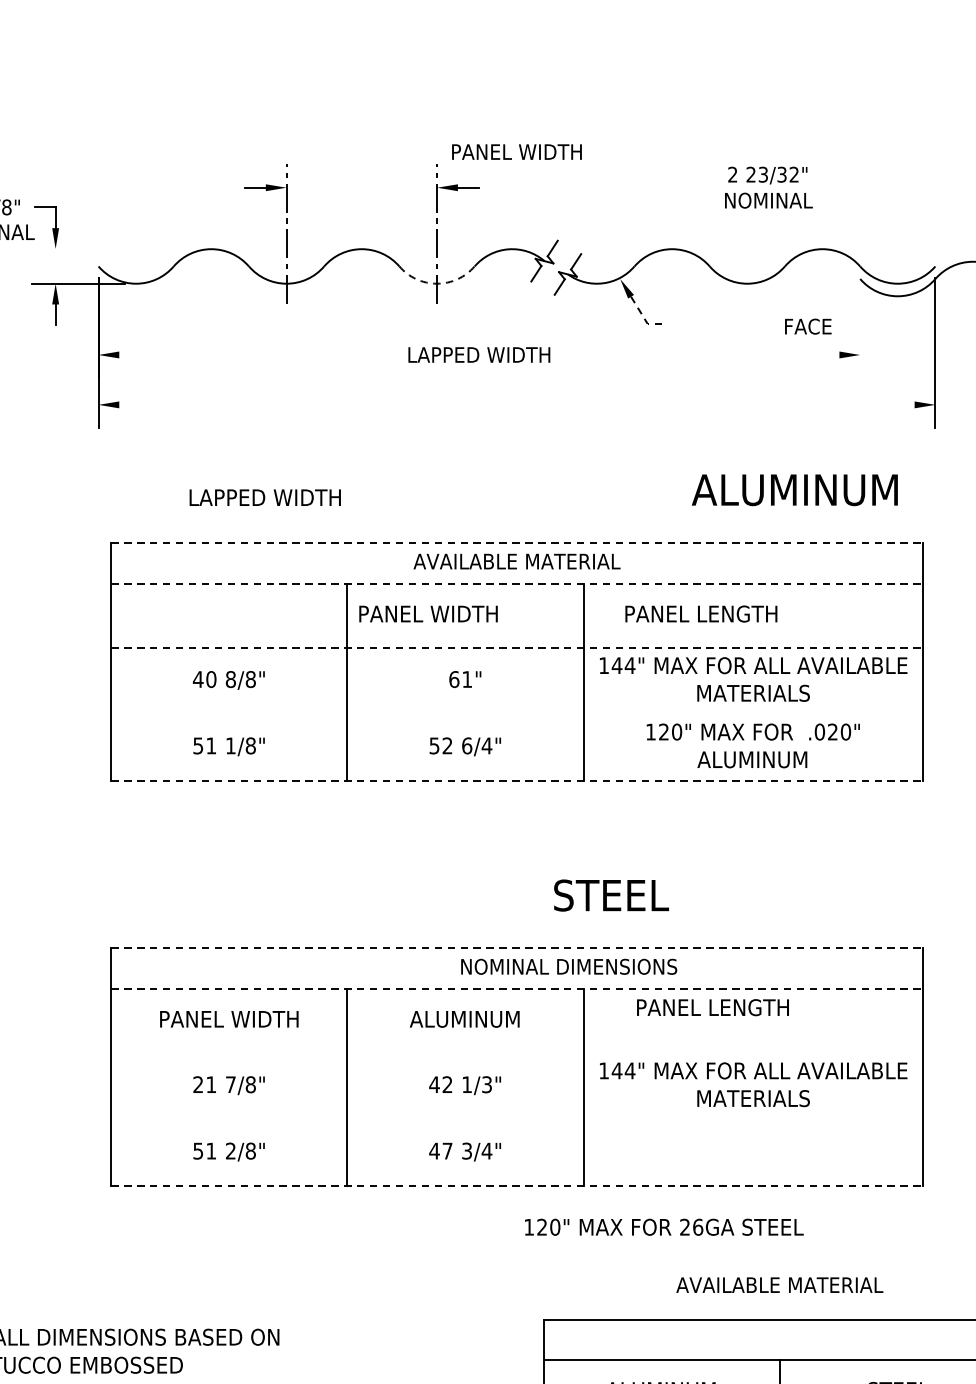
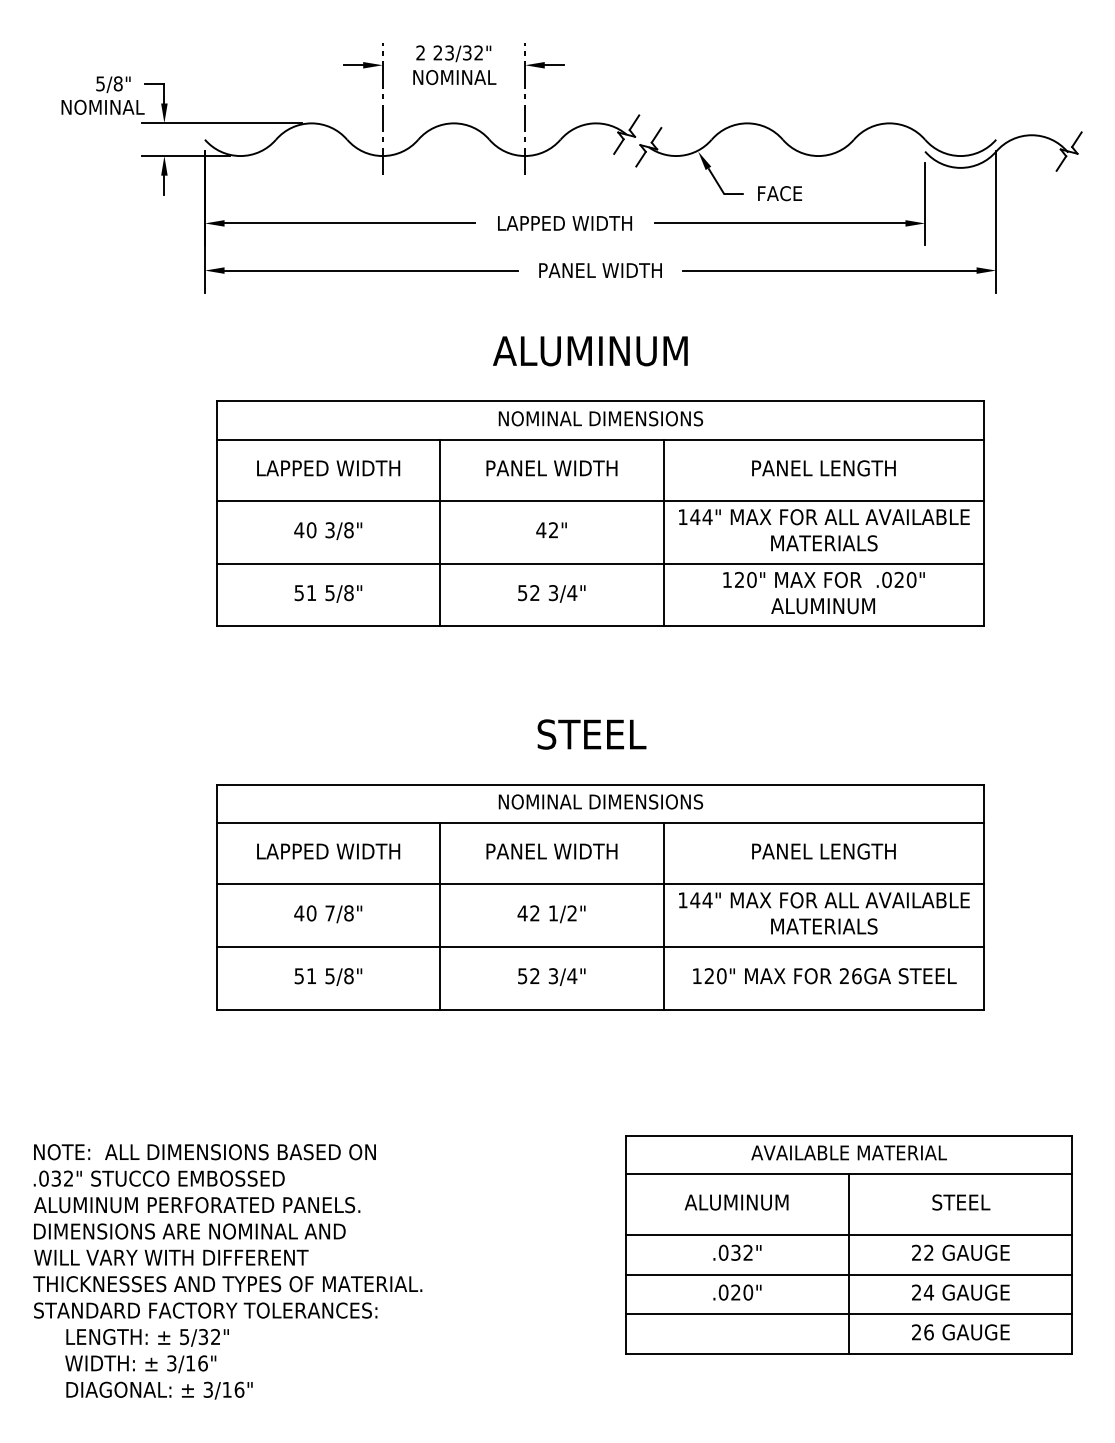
text: (516, 152) -> (600, 270), moved
text: (768, 187) -> (454, 65), moved
line: (116, 249) -> (221, 123), added
arc: (437, 284) -> (525, 156), dashed -> solid
line: (644, 319) -> (721, 189), dashed -> solid
text: (808, 326) -> (780, 193), moved
line: (860, 333) -> (925, 203), added
line: (251, 355) -> (349, 223), added
line: (706, 355) -> (779, 223), added
line: (273, 404) -> (370, 270), added
line: (759, 404) -> (829, 270), added
text: (795, 490) -> (590, 351), moved
text: (265, 497) -> (328, 468), moved
line: (516, 543) -> (600, 401), dashed -> solid
text: (516, 561) -> (600, 418), AVAILABLE MATERIAL -> NOMINAL DIMENSIONS
line: (516, 583) -> (600, 439), dashed -> solid
text: (428, 614) -> (551, 468), moved
text: (700, 614) -> (823, 468), moved
line: (516, 648) -> (600, 500), dashed -> solid
text: (230, 679) -> (329, 530), 8/8" -> 3/8"
text: (460, 679) -> (547, 530), 61" -> 42"
line: (516, 714) -> (600, 563), added
text: (230, 746) -> (329, 593), 1/8" -> 5/8"
text: (467, 746) -> (553, 593), 6/4" -> 3/4"
line: (516, 781) -> (600, 626), dashed -> solid
text: (610, 895) -> (591, 734), moved
line: (516, 948) -> (600, 784), dashed -> solid
text: (568, 966) -> (600, 801), moved
line: (516, 989) -> (600, 823), dashed -> solid
text: (712, 1007) -> (823, 851), moved
text: (229, 1019) -> (328, 851), PANEL WIDTH -> LAPPED WIDTH
text: (465, 1019) -> (551, 851), ALUMINUM -> PANEL WIDTH
line: (516, 1054) -> (600, 884), added
text: (204, 1084) -> (305, 913), 21 -> 40
text: (486, 1084) -> (571, 913), 1/3" -> 1/2"
line: (516, 1119) -> (600, 946), added
text: (230, 1151) -> (329, 976), 2/8" -> 5/8"
text: (440, 1151) -> (528, 976), 47 -> 52
line: (516, 1186) -> (600, 1009), dashed -> solid
text: (663, 1227) -> (824, 976), moved
text: (779, 1284) -> (848, 1152), moved

